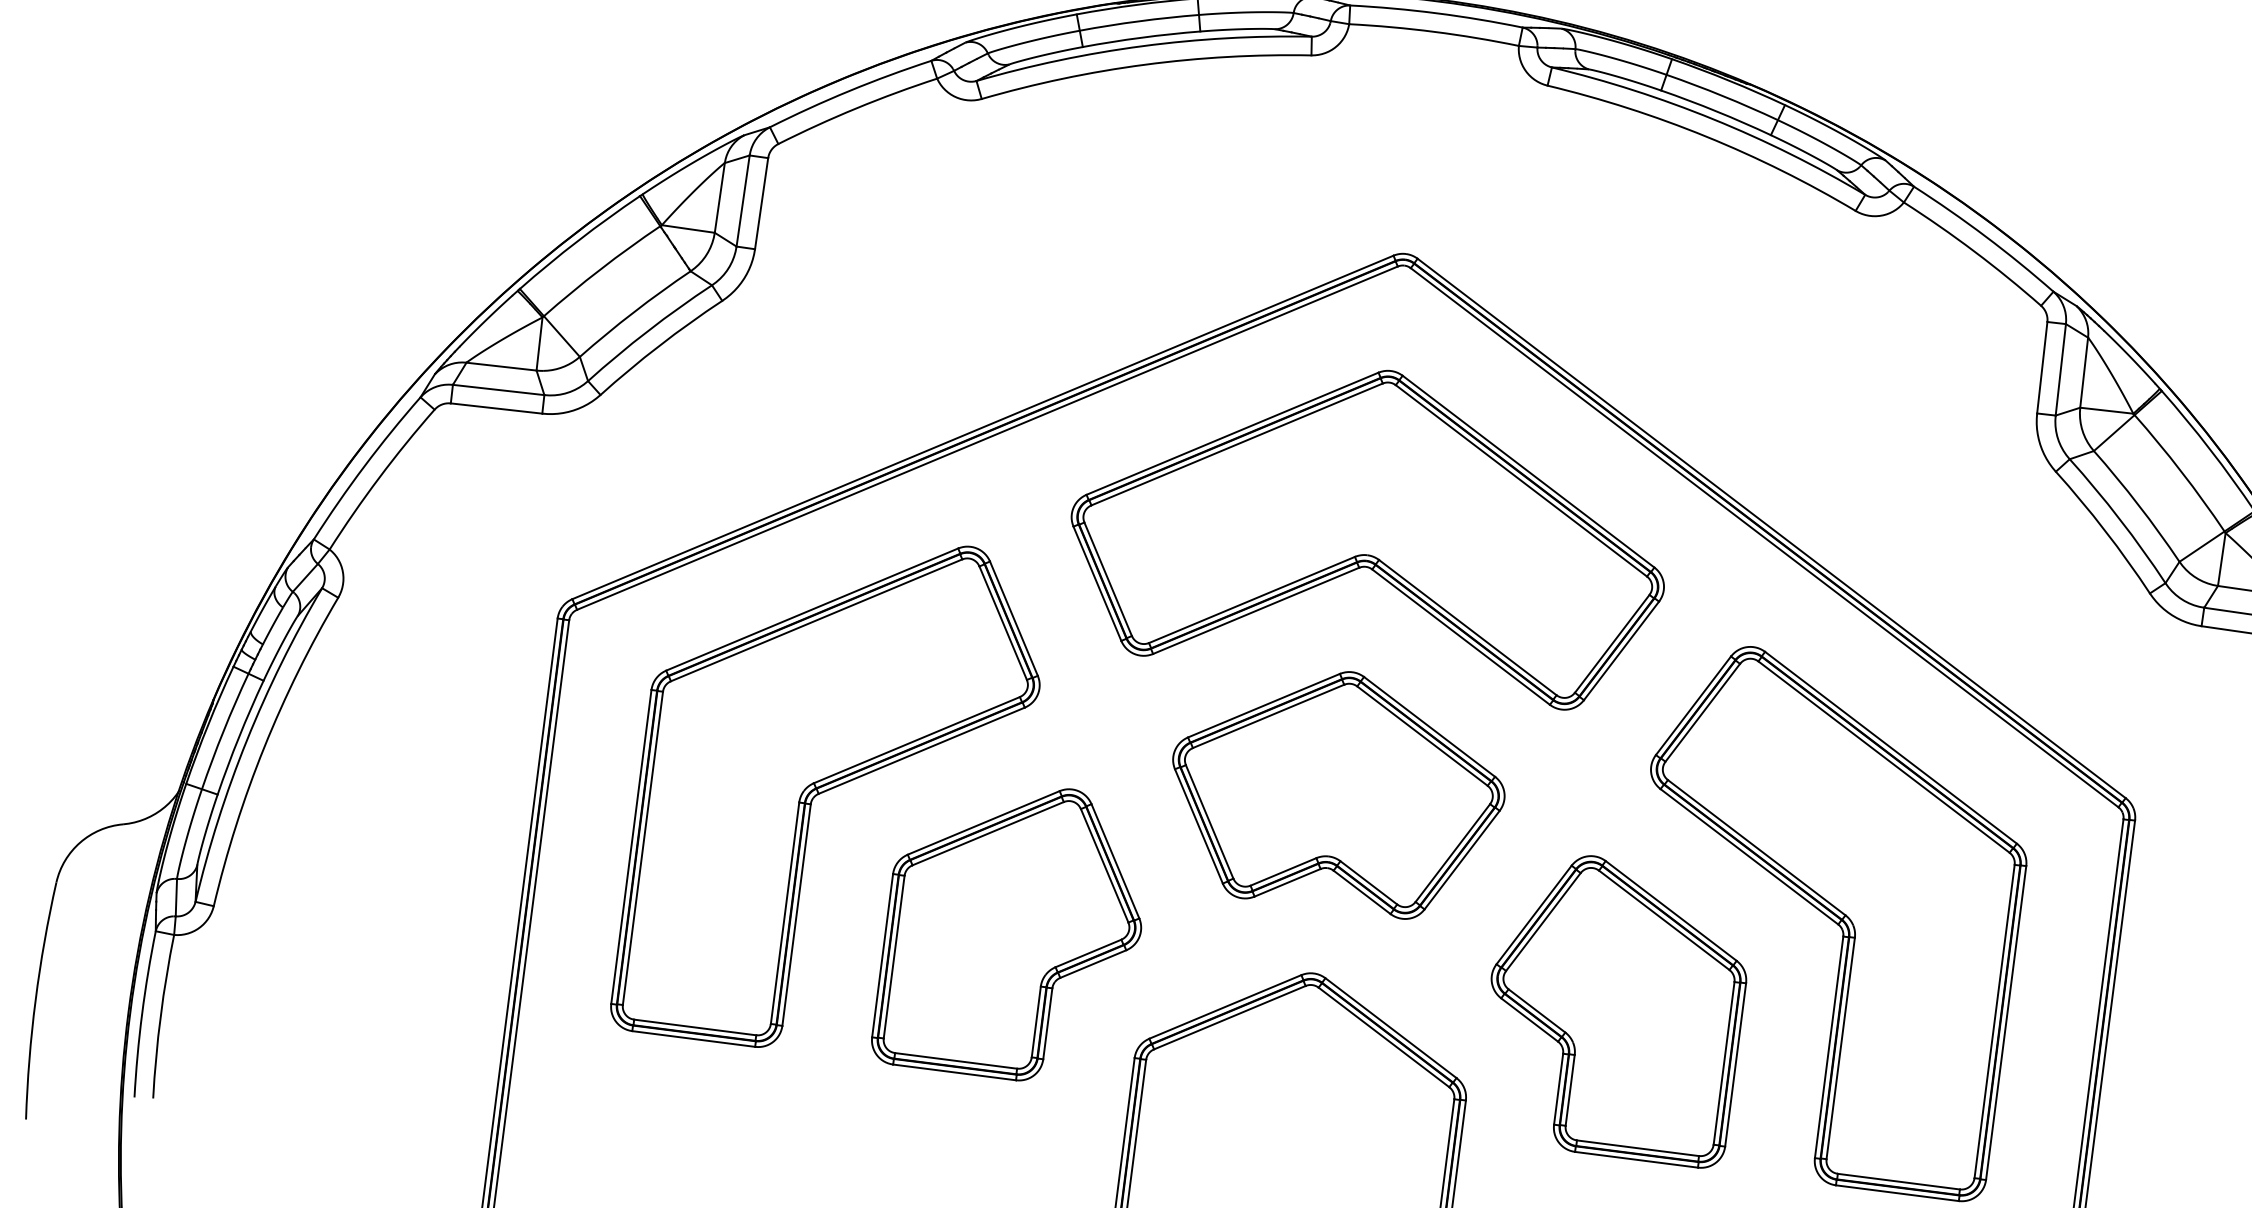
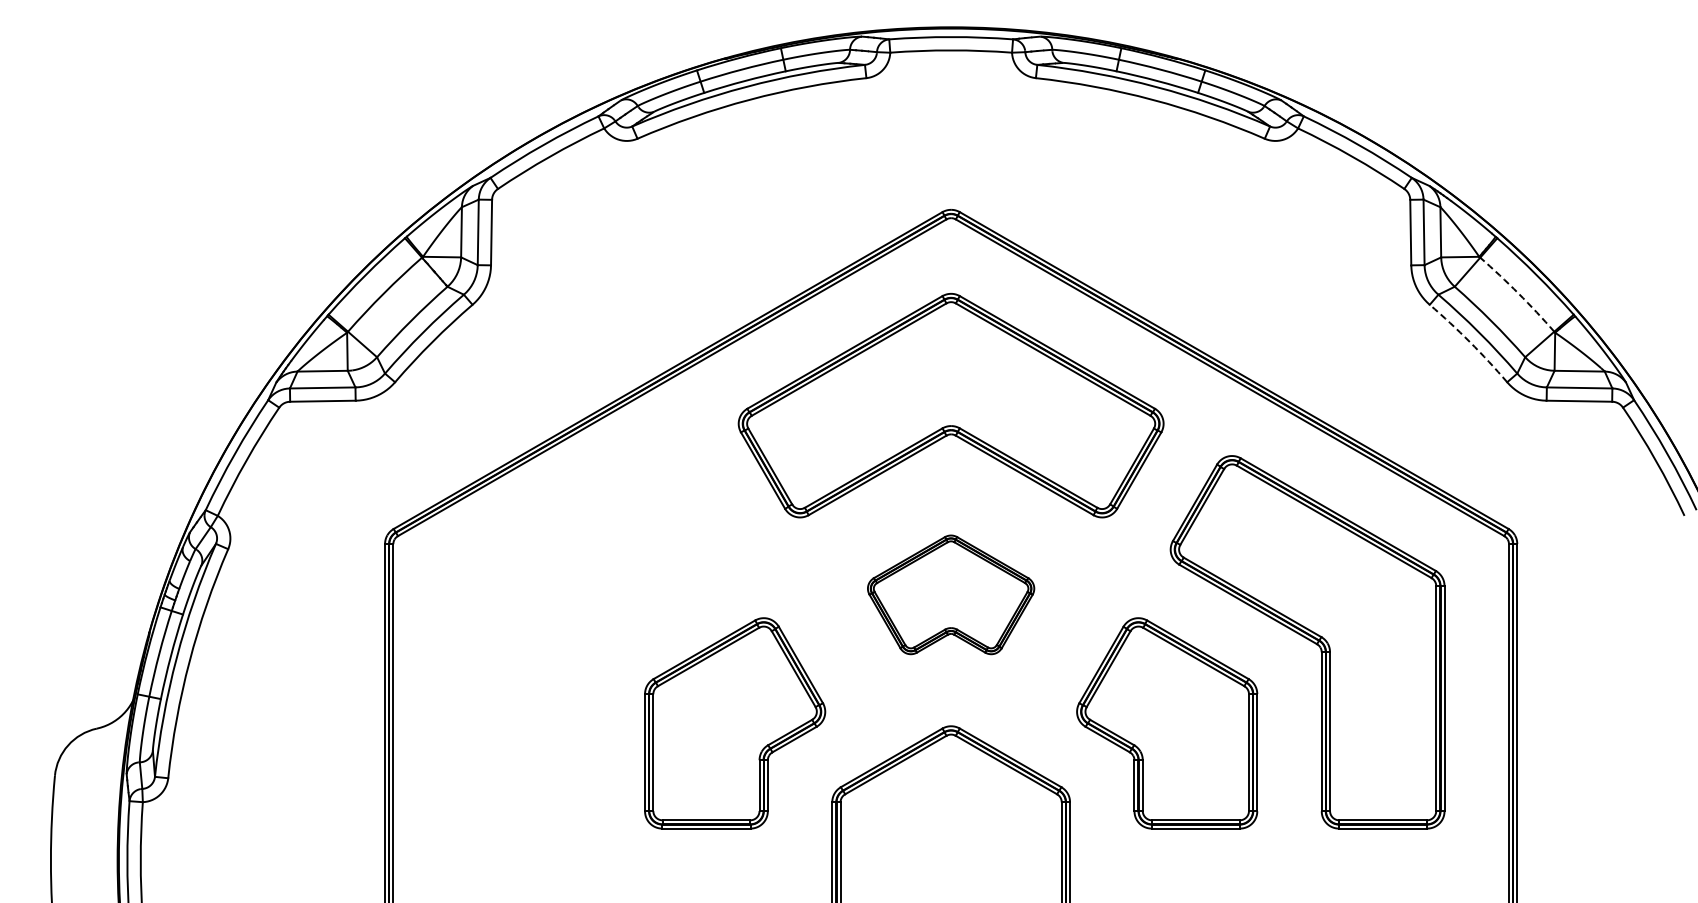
arc: (2181, 471) -> (1518, 293), solid -> dashed
arc: (2104, 531) -> (1469, 342), solid -> dashed
part: (1336, 789) -> (950, 594), size x0.7
part: (831, 793) -> (594, 642), removed

